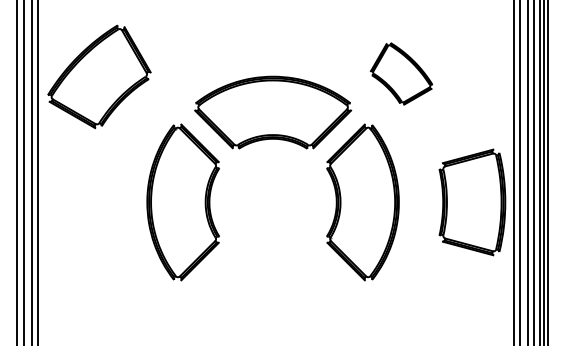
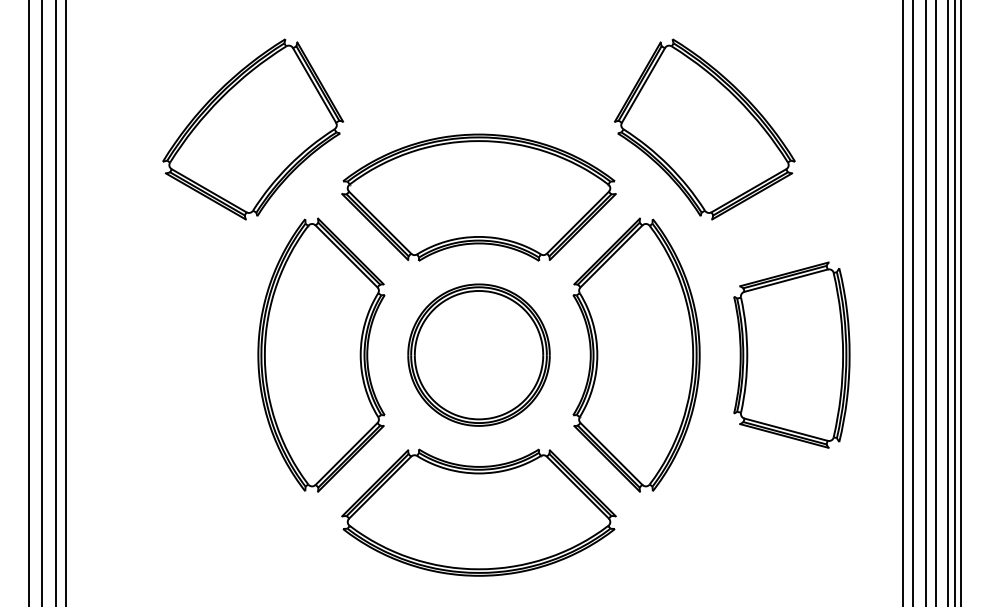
part: (401, 73) -> (704, 128), size x1.67
part: (99, 76) -> (253, 128), moved
part: (272, 202) -> (477, 355), added
part: (472, 202) -> (792, 355), moved
part: (273, 292) -> (479, 513), added

